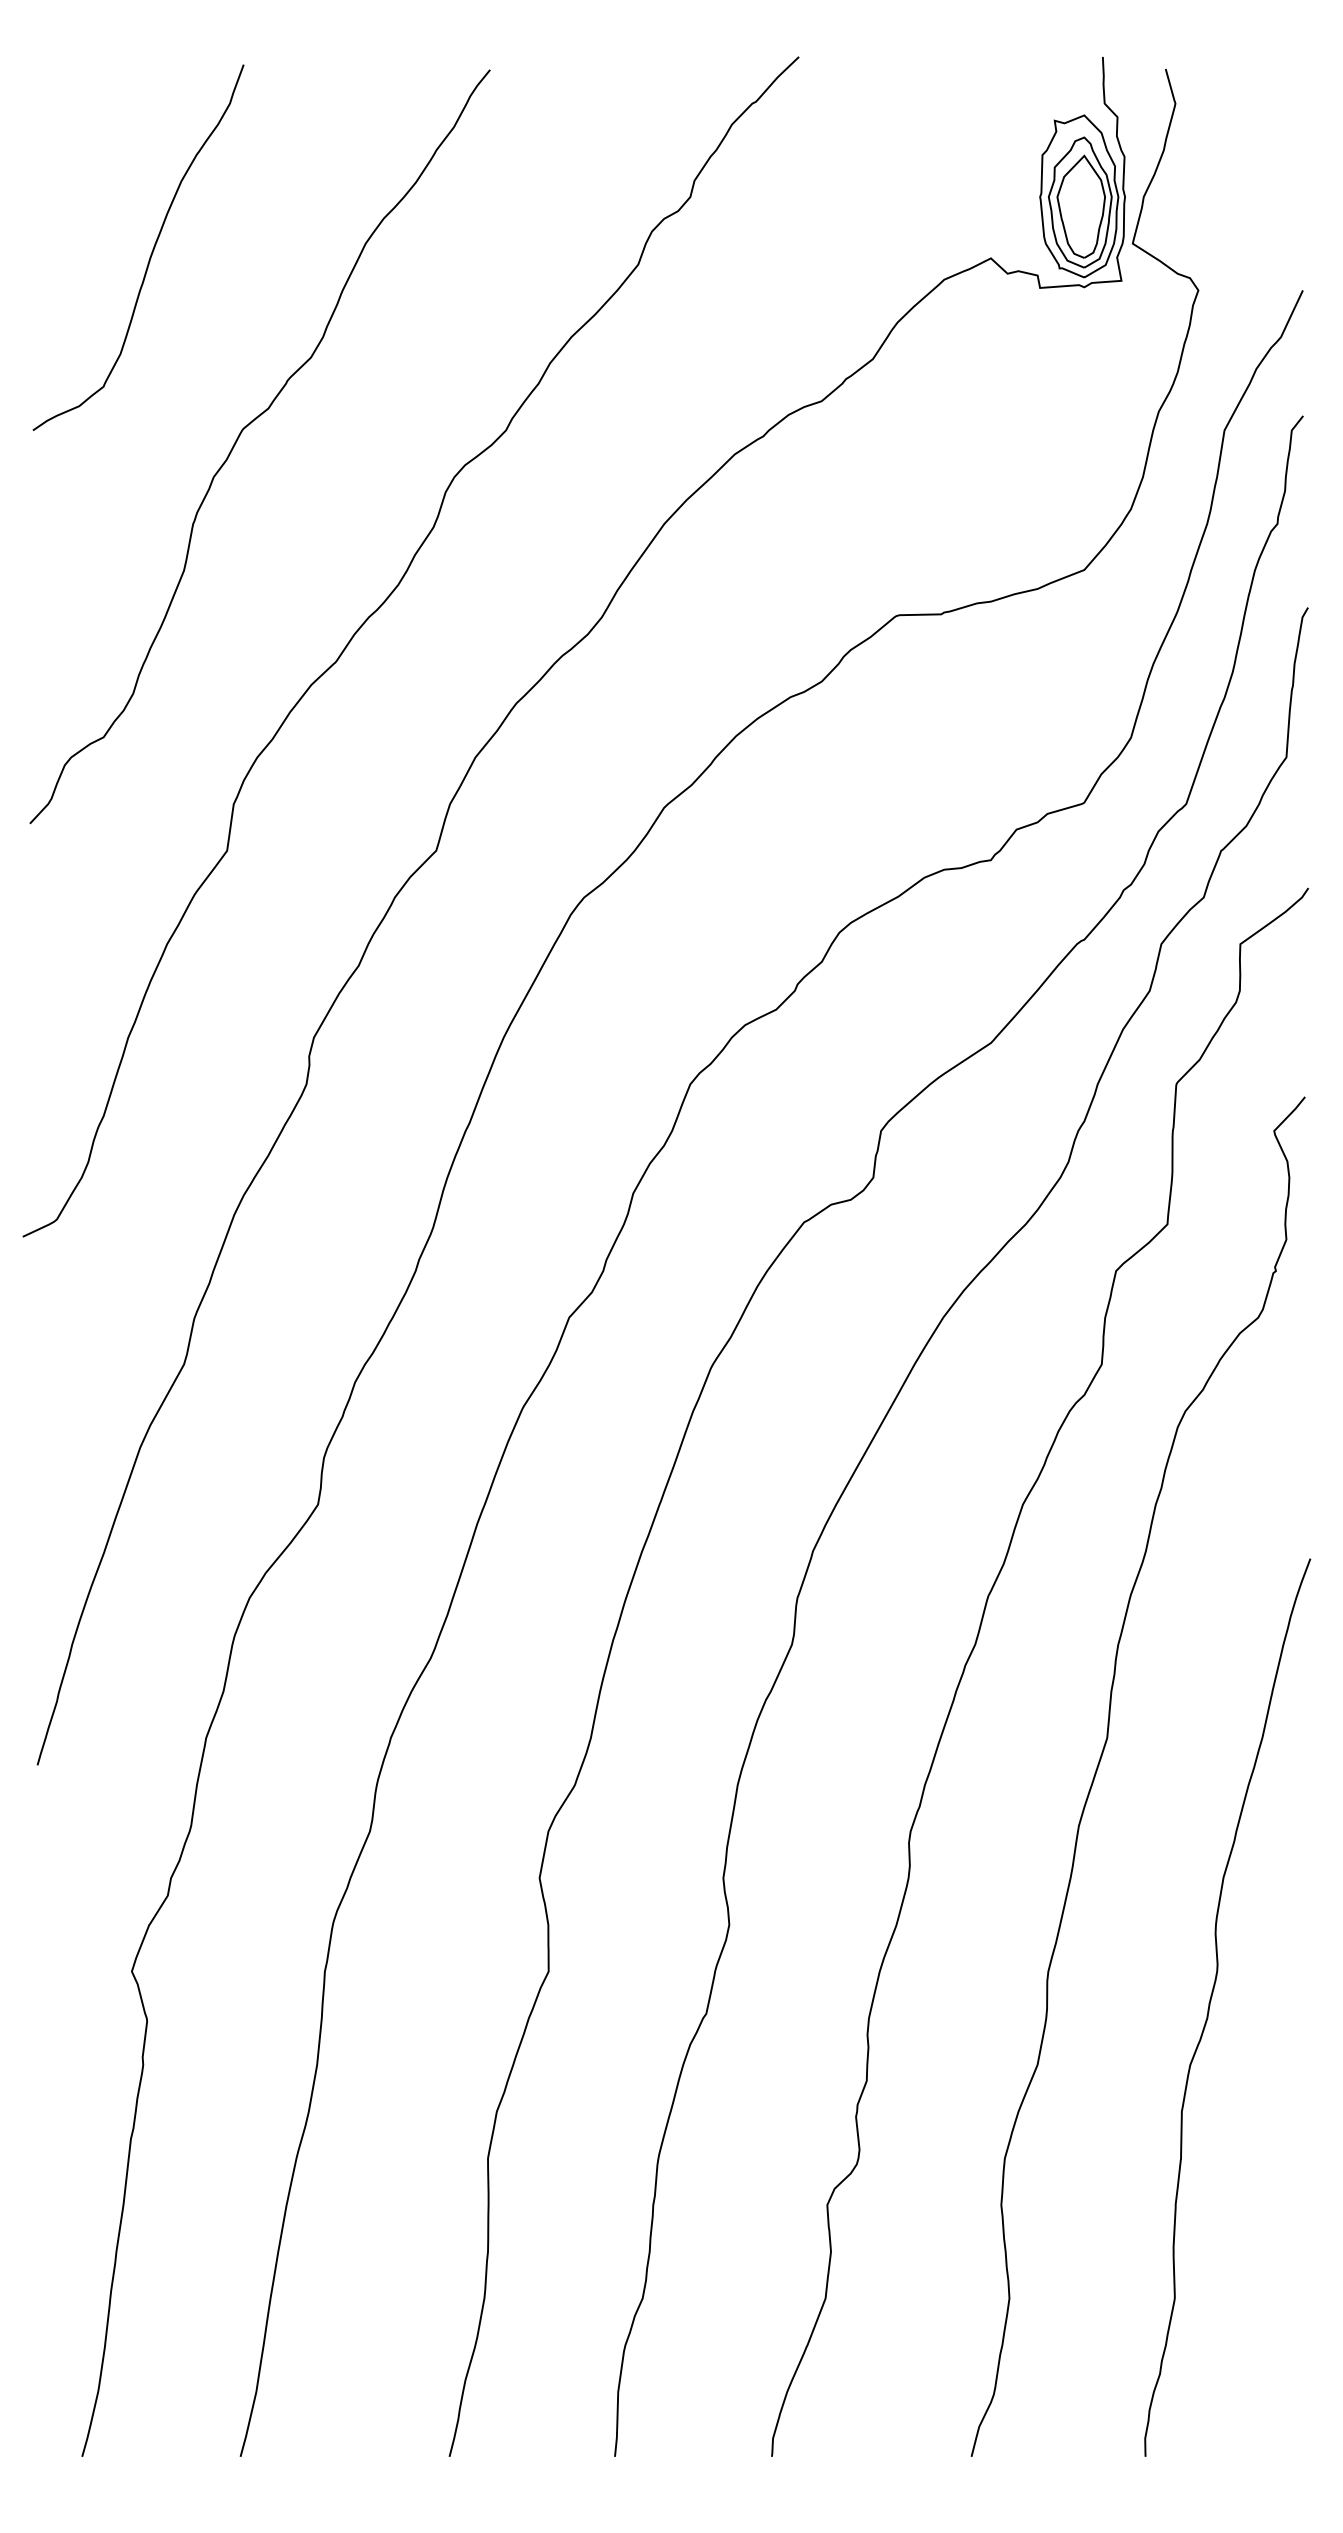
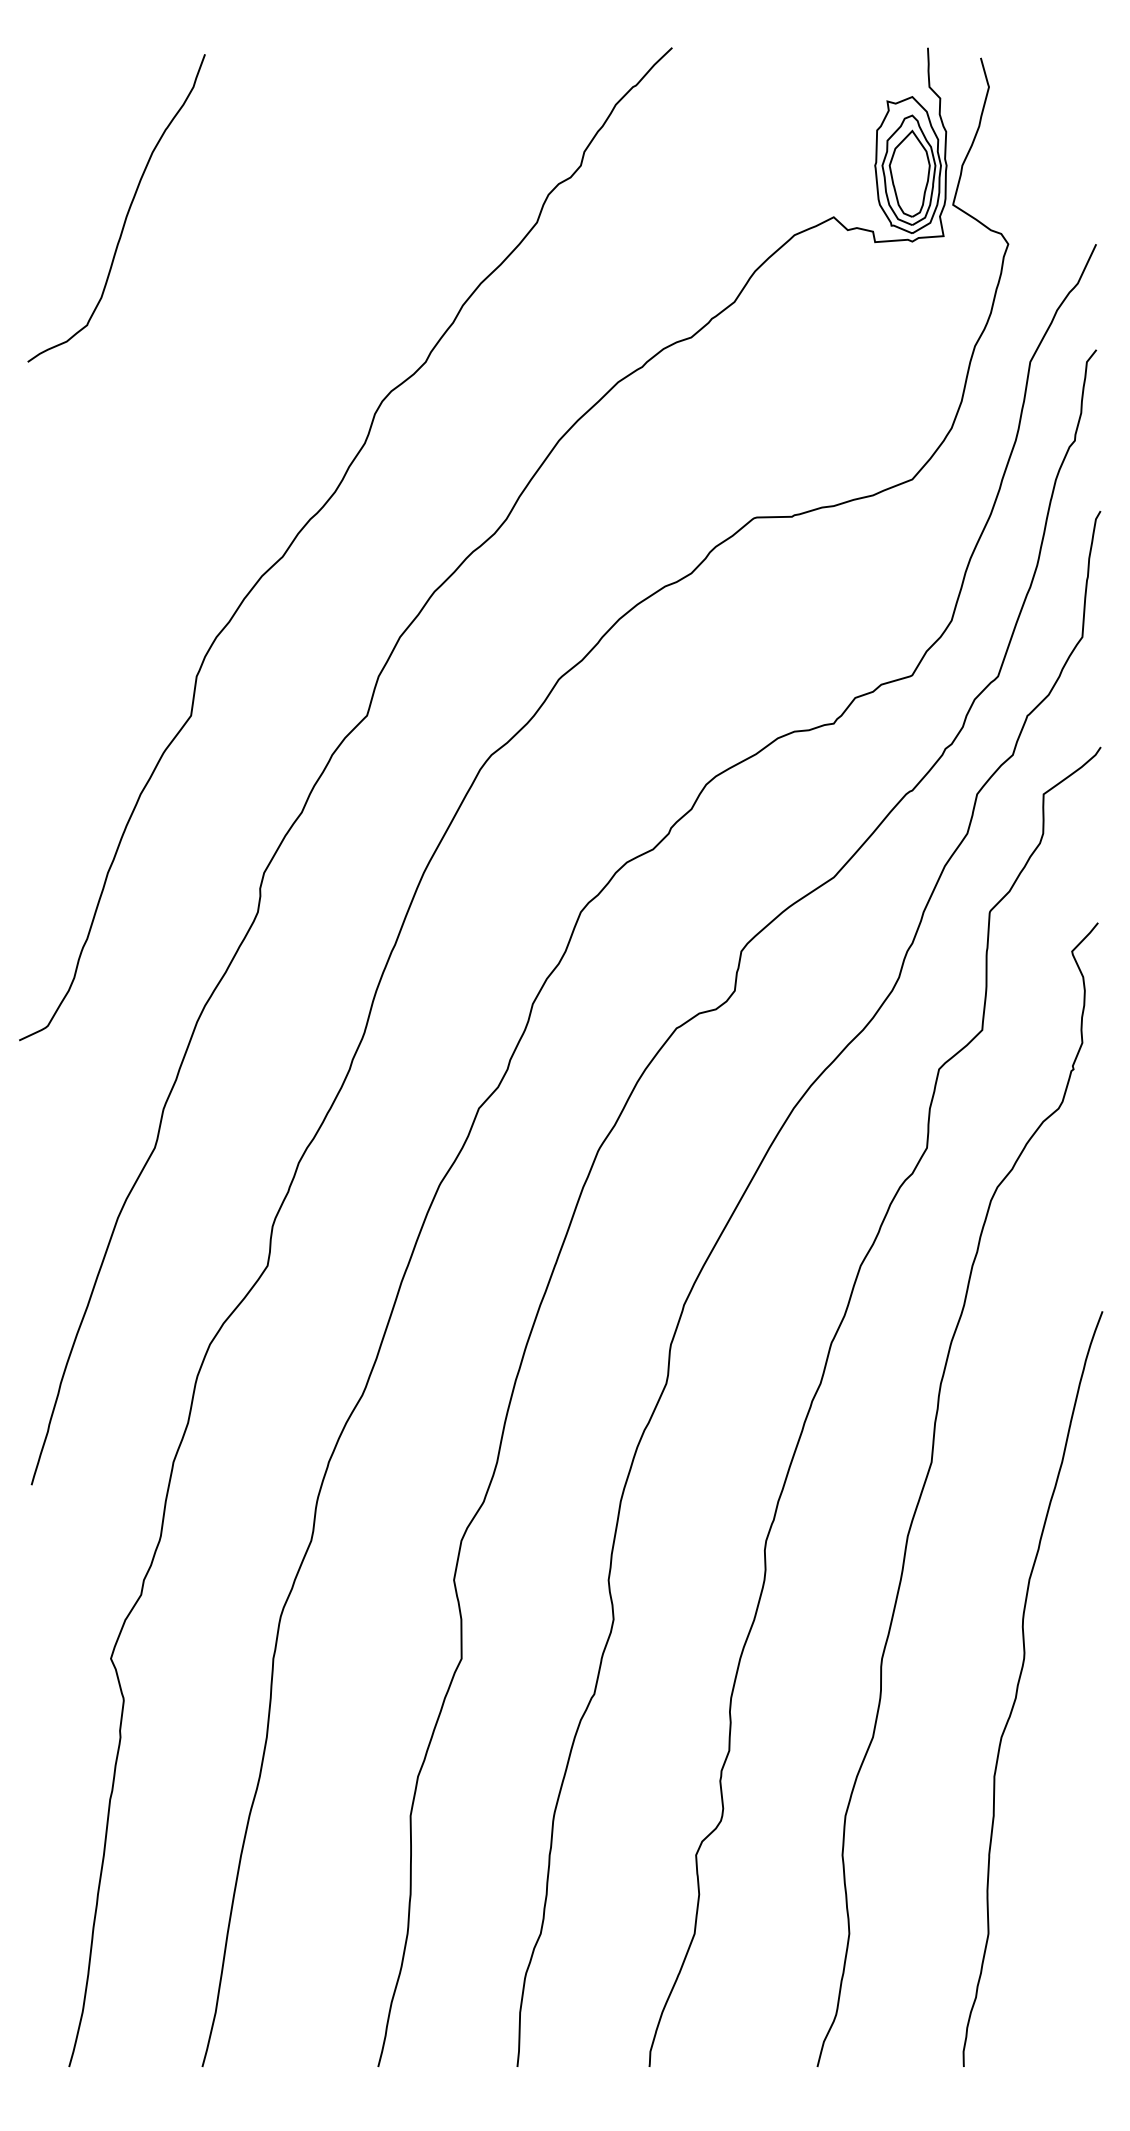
curve: (240, 435) -> (202, 366), removed

